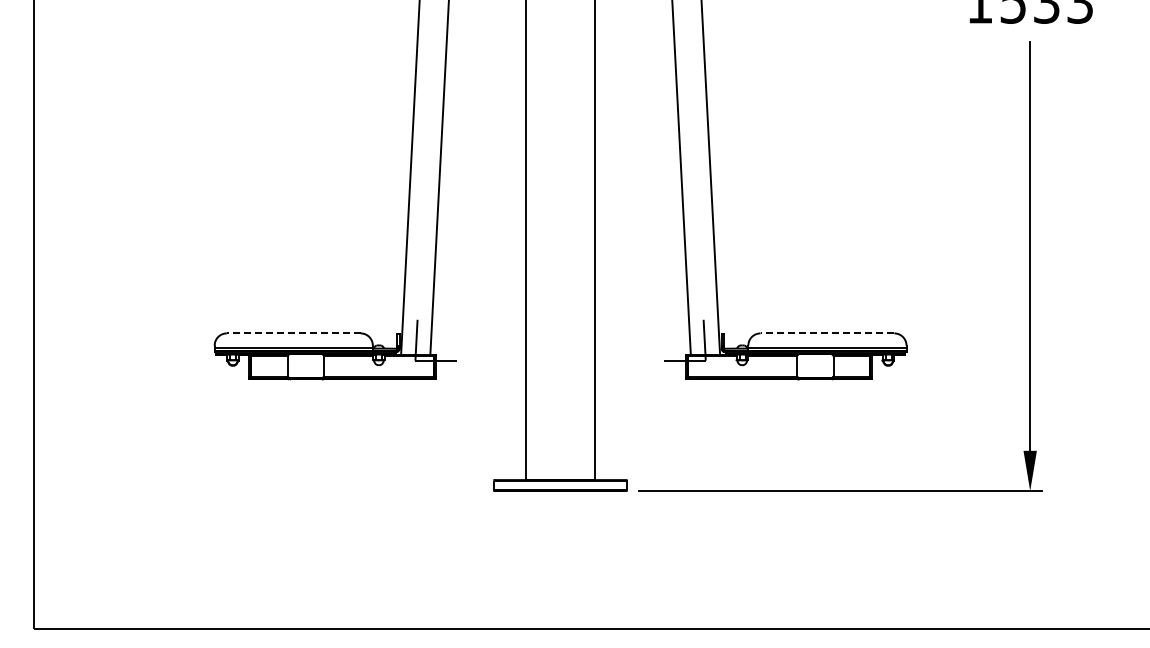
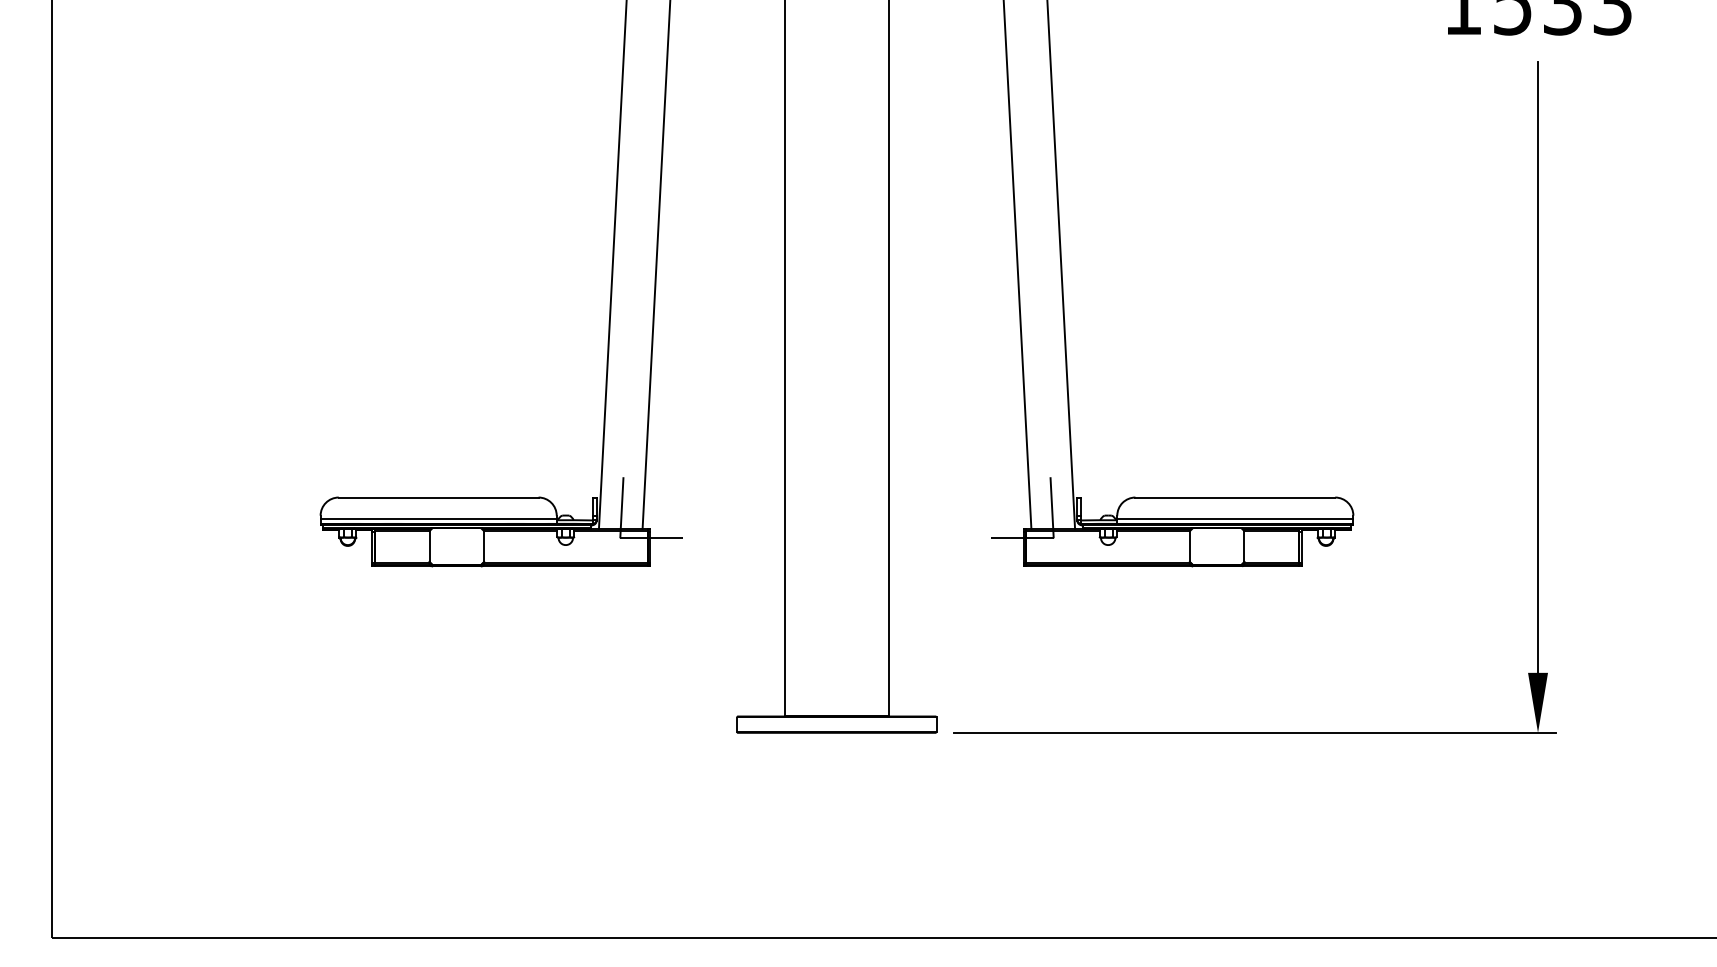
line: (293, 333) -> (438, 497), dashed -> solid
line: (827, 333) -> (1235, 497), dashed -> solid

